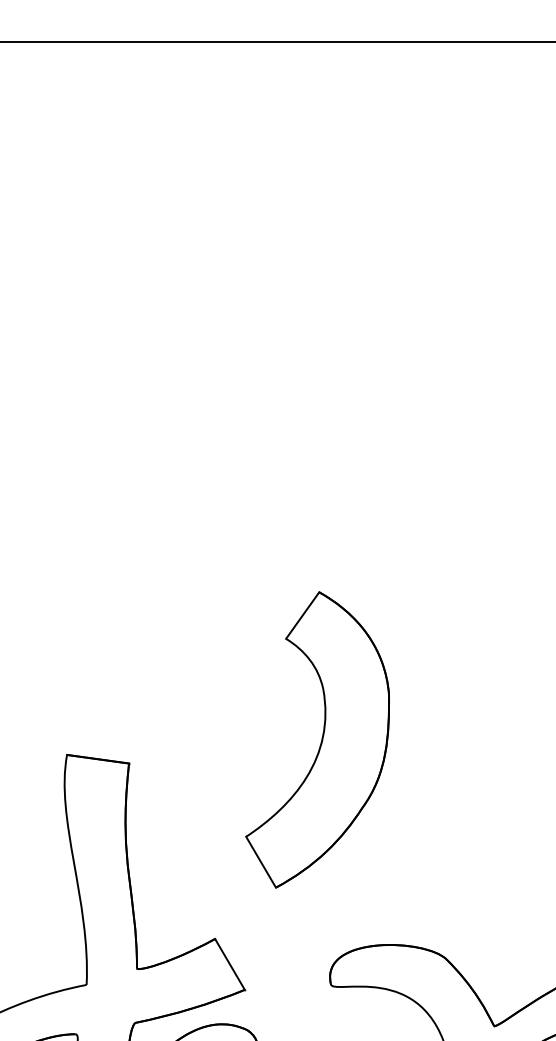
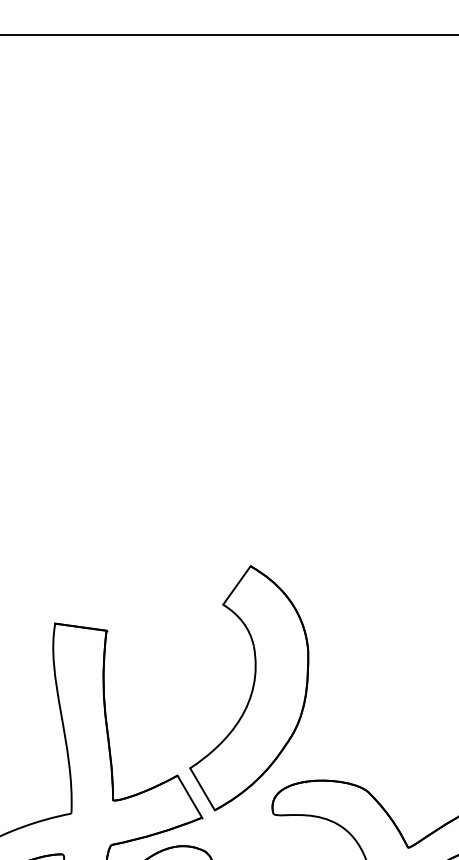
part: (317, 740) -> (249, 688), moved

